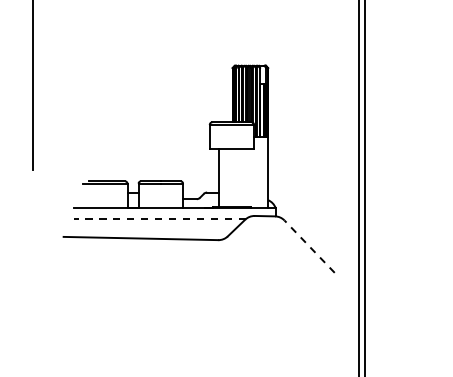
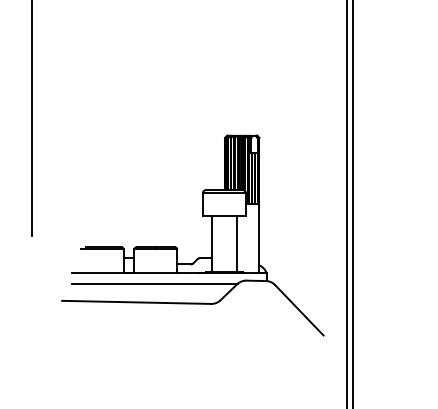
line: (245, 178) -> (237, 244), added
line: (160, 218) -> (155, 283), dashed -> solid
line: (309, 246) -> (299, 310), dashed -> solid

